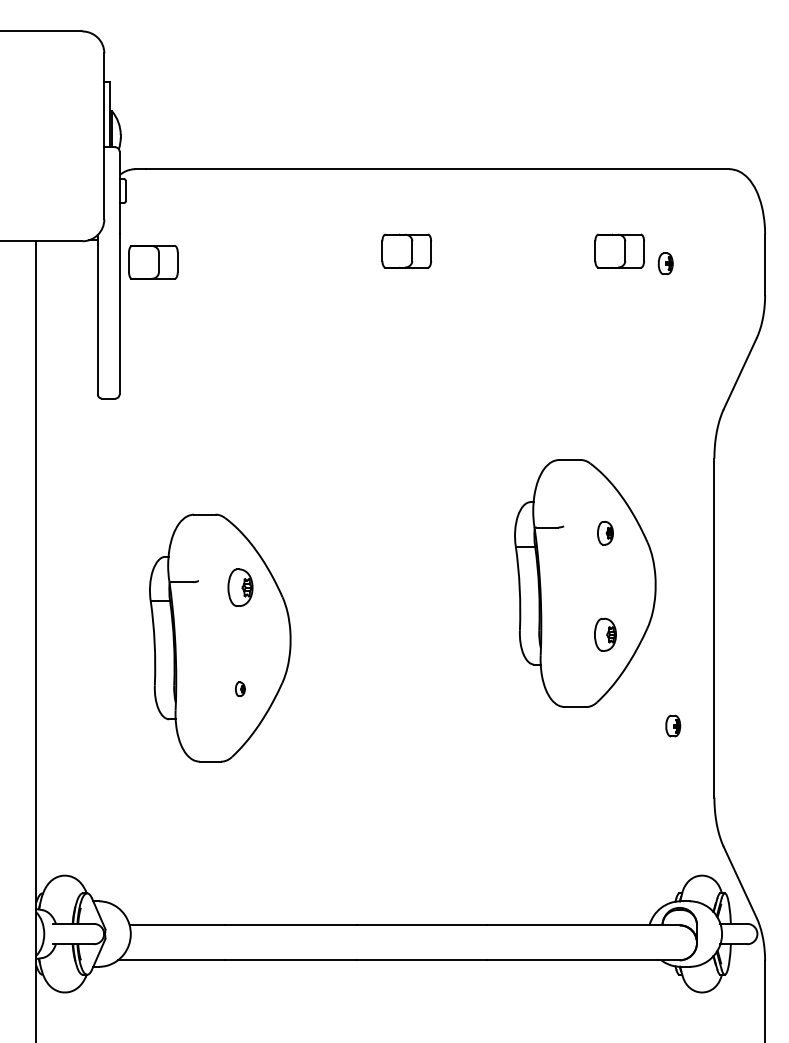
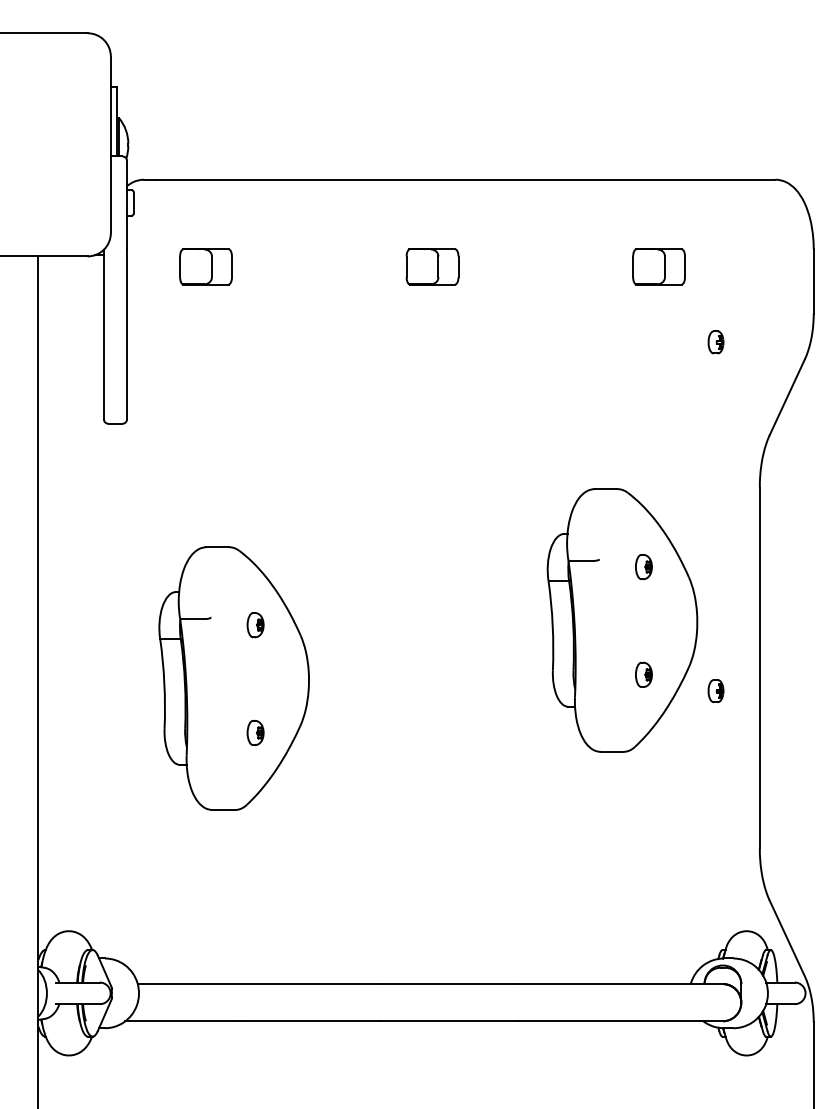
part: (152, 262) -> (205, 266), moved
part: (665, 263) -> (715, 342), moved
part: (240, 588) -> (255, 625), size x0.62
part: (605, 634) -> (643, 674), size x0.71
part: (240, 688) -> (255, 732), size x1.67
part: (672, 725) -> (715, 690), moved

